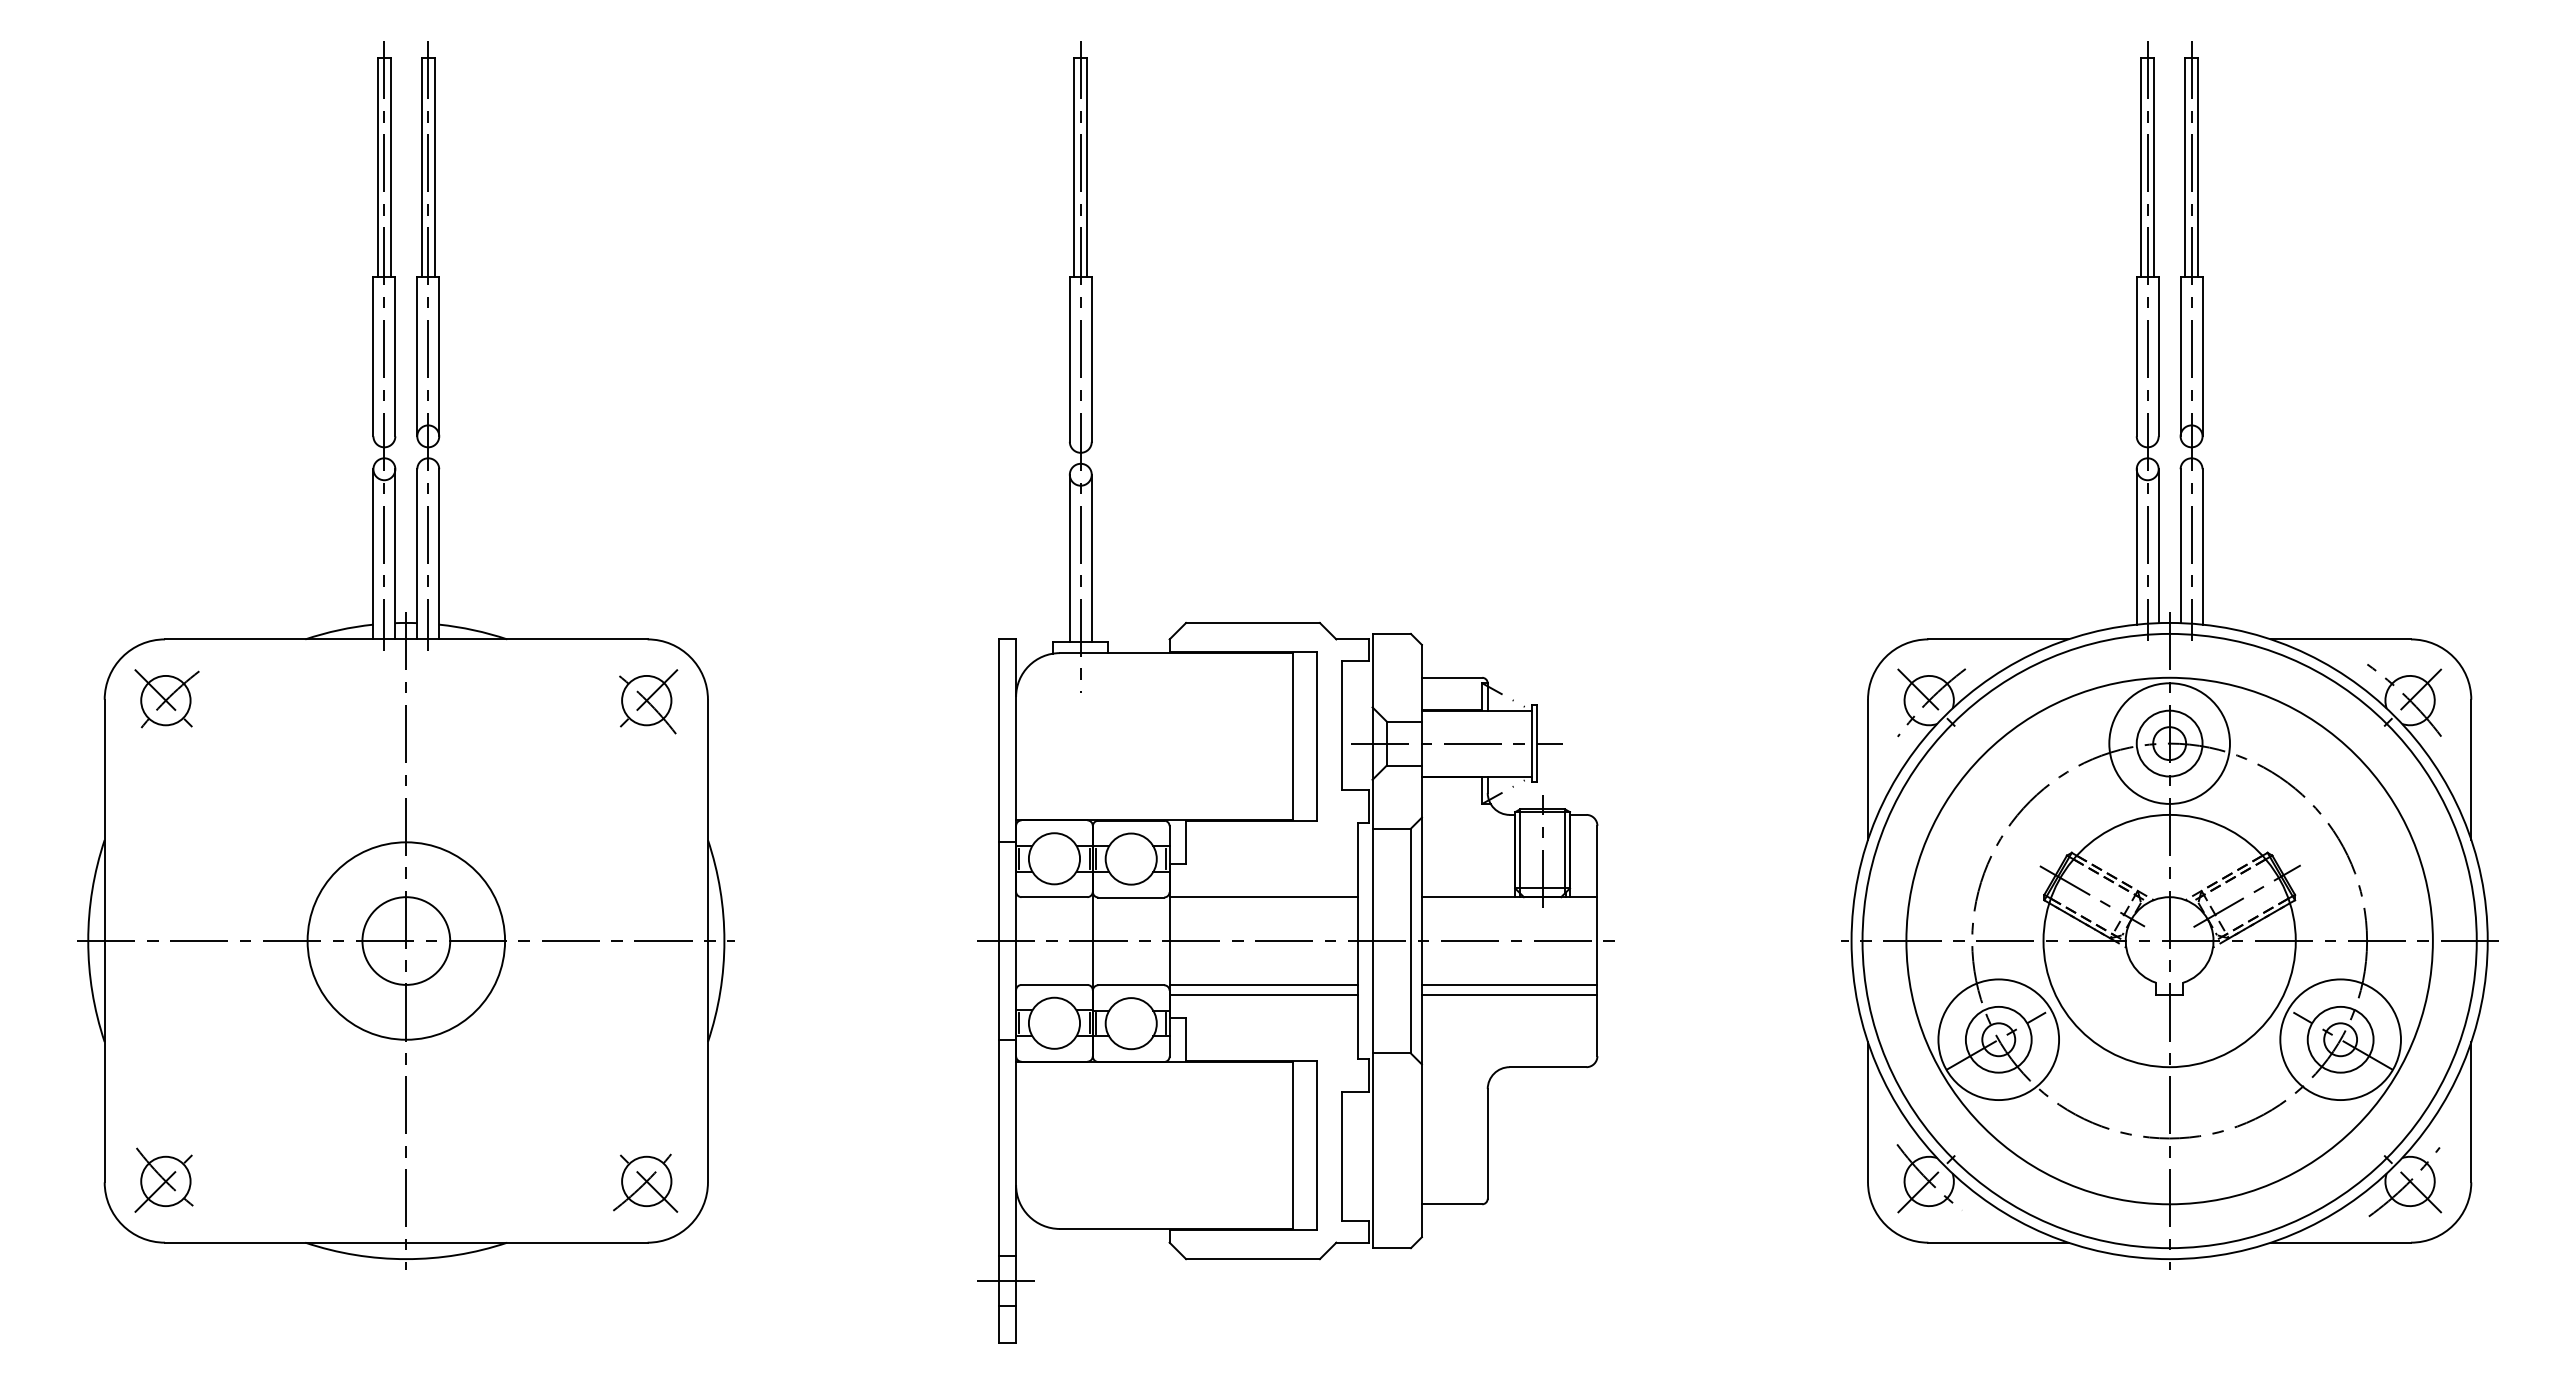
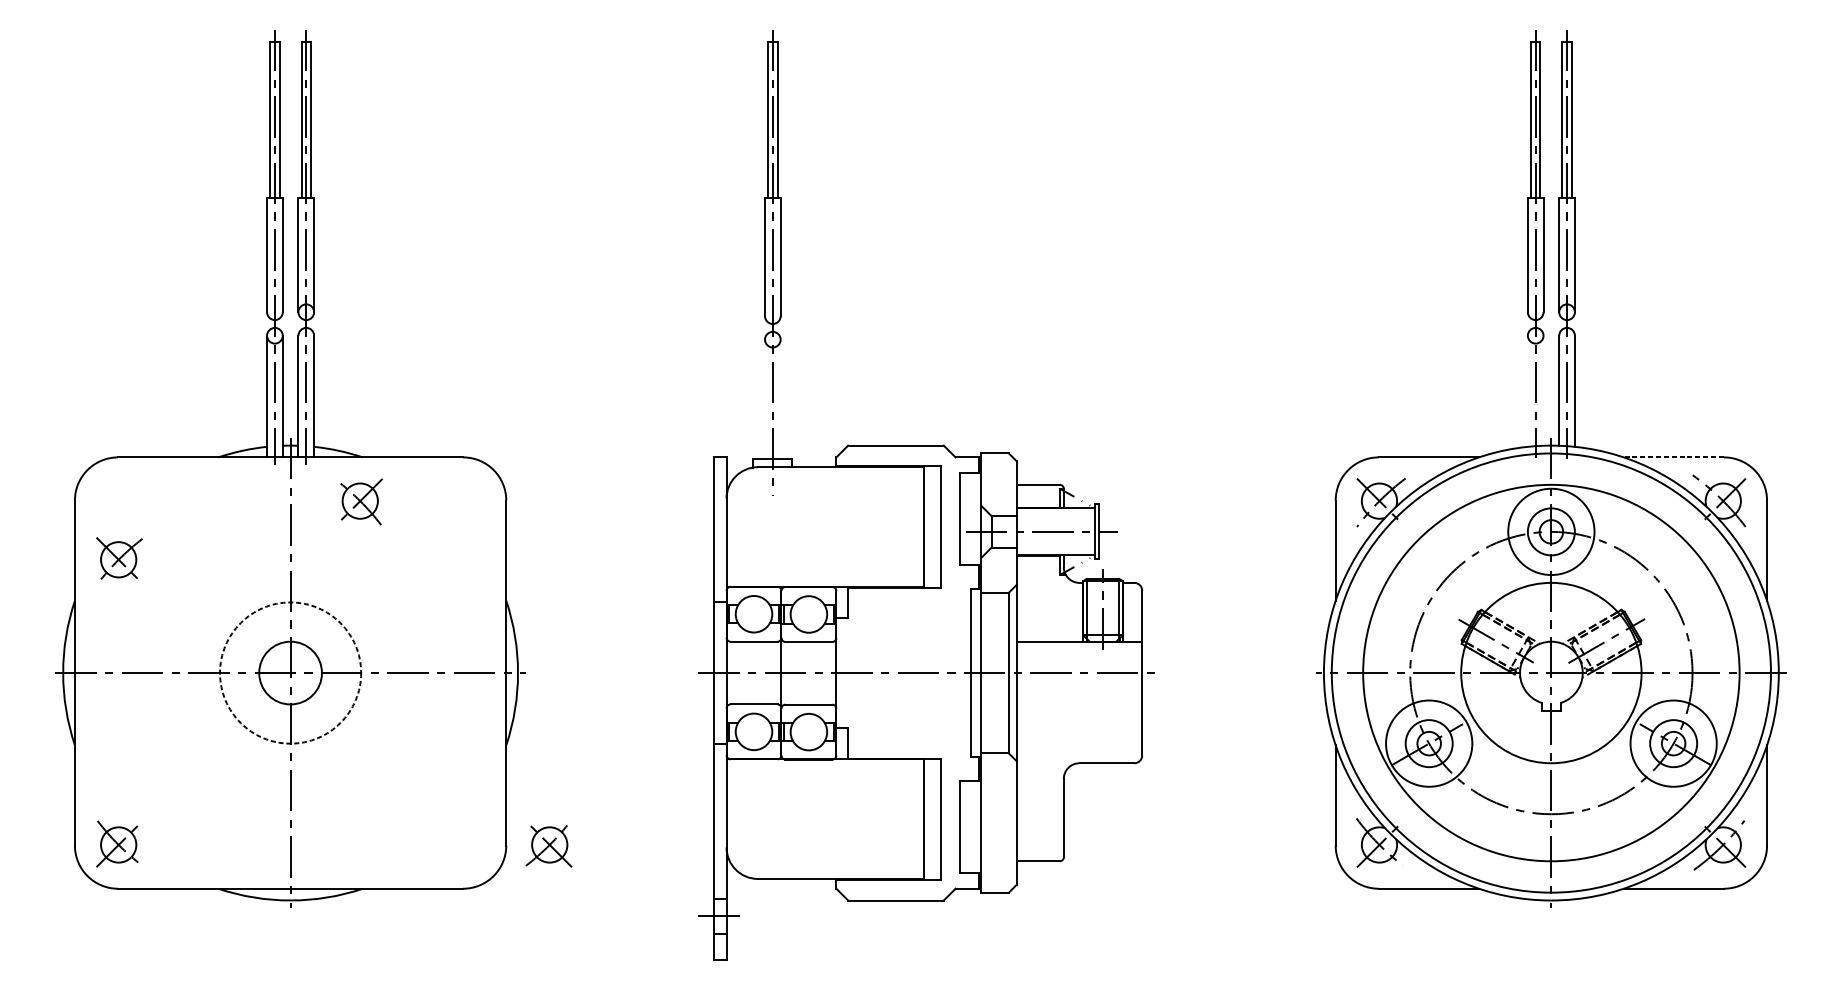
line: (2136, 546) -> (1527, 390), removed
line: (2158, 546) -> (1543, 390), removed
line: (1069, 557) -> (764, 398), removed
line: (1091, 557) -> (780, 398), removed
line: (2340, 639) -> (1673, 457), solid -> dashed
part: (166, 698) -> (119, 558), moved
part: (648, 701) -> (361, 501), moved
line: (1263, 897) -> (903, 641), removed
circle: (406, 940) -> (290, 672), solid -> dashed
line: (1263, 984) -> (903, 704), removed
line: (1509, 984) -> (1079, 704), removed
line: (1263, 994) -> (903, 711), removed
line: (1509, 994) -> (1079, 711), removed
part: (645, 1182) -> (548, 845), moved

